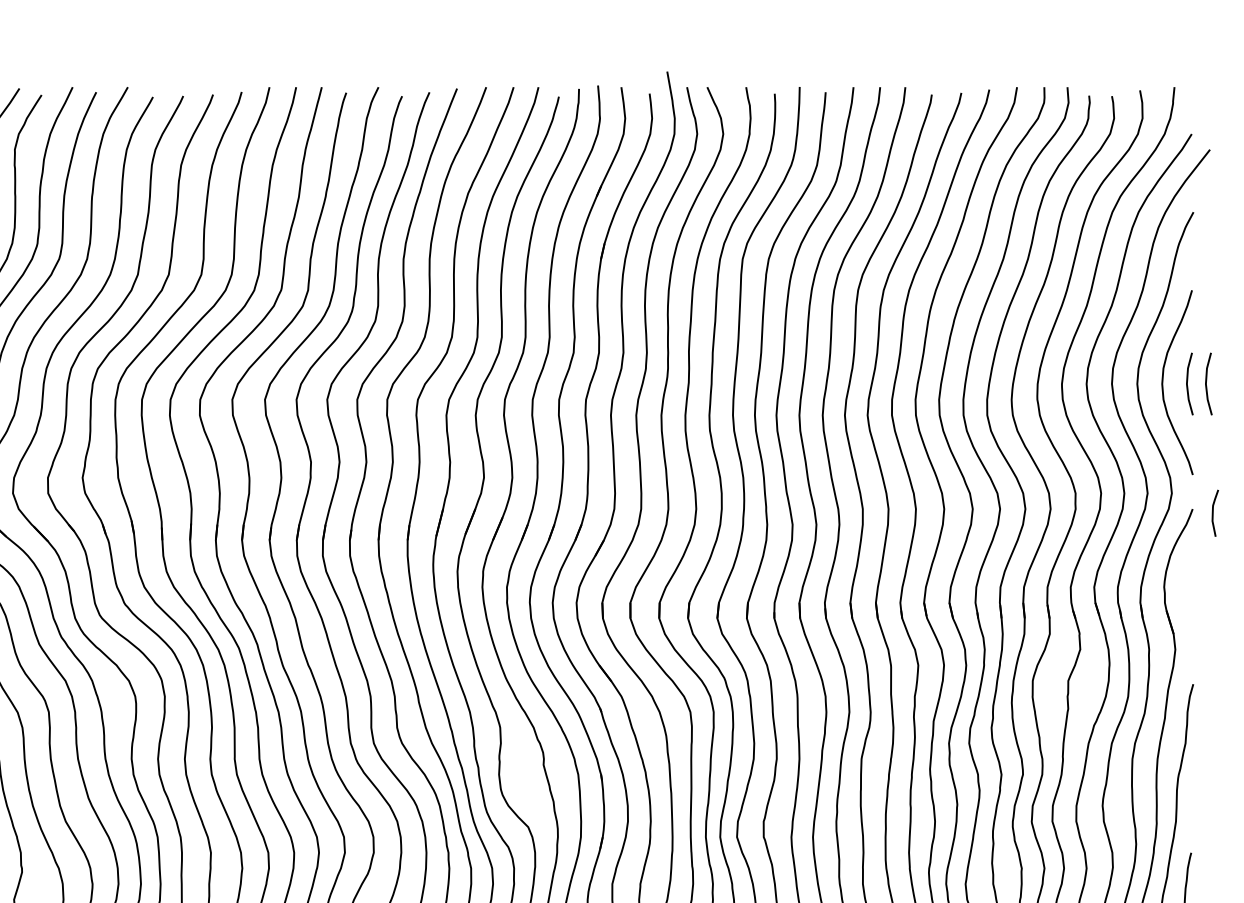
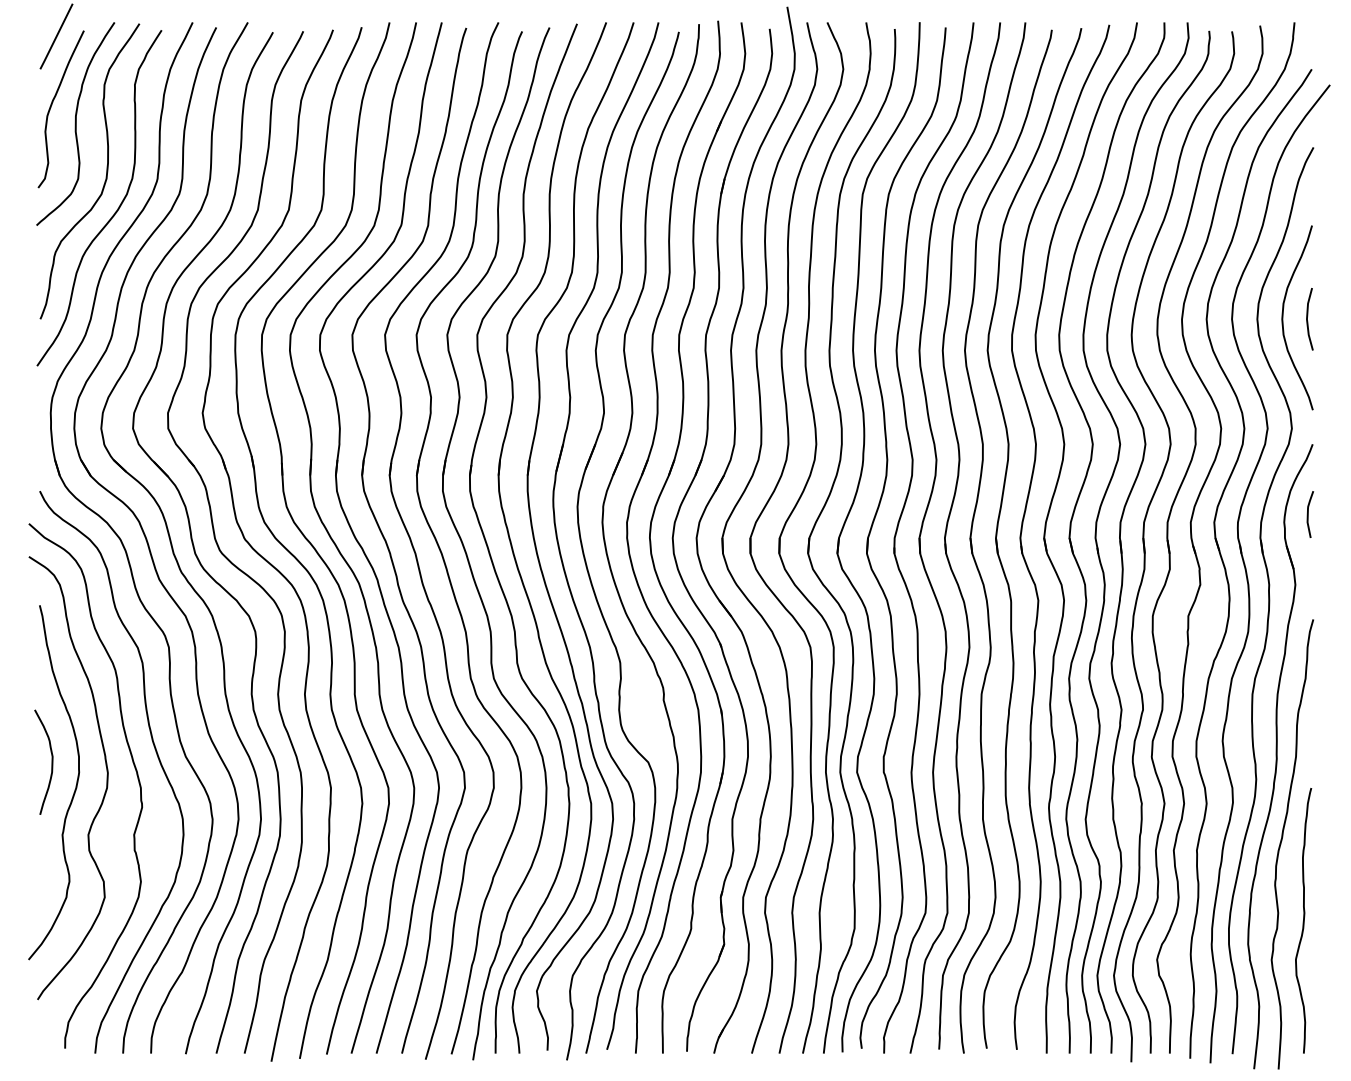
line: (1206, 384) -> (1326, 319), removed
curve: (1213, 513) -> (1308, 514), moved

